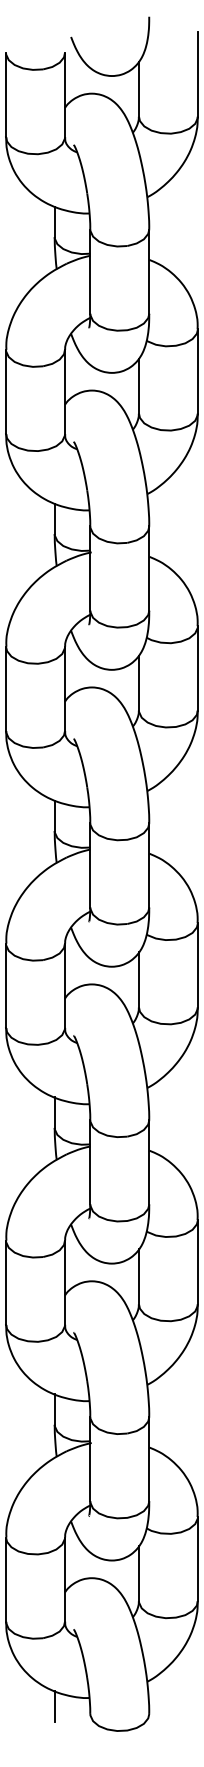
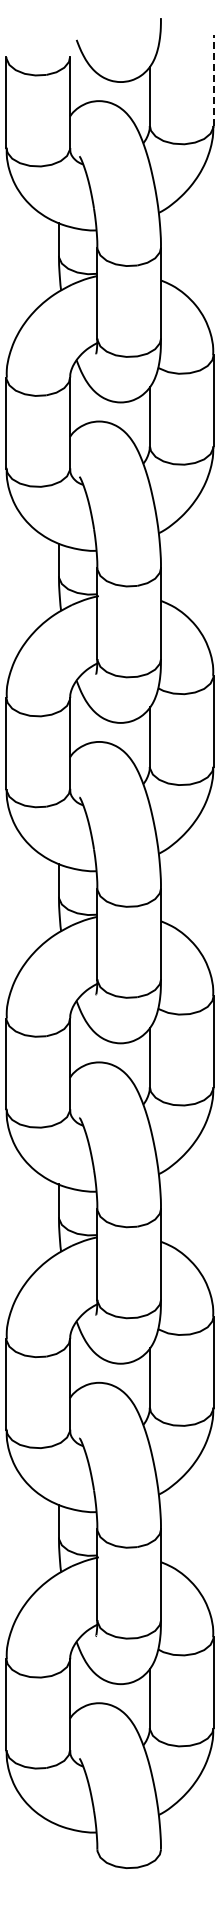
line: (197, 74) -> (213, 80), solid -> dashed
line: (54, 1706) -> (58, 1841), removed

